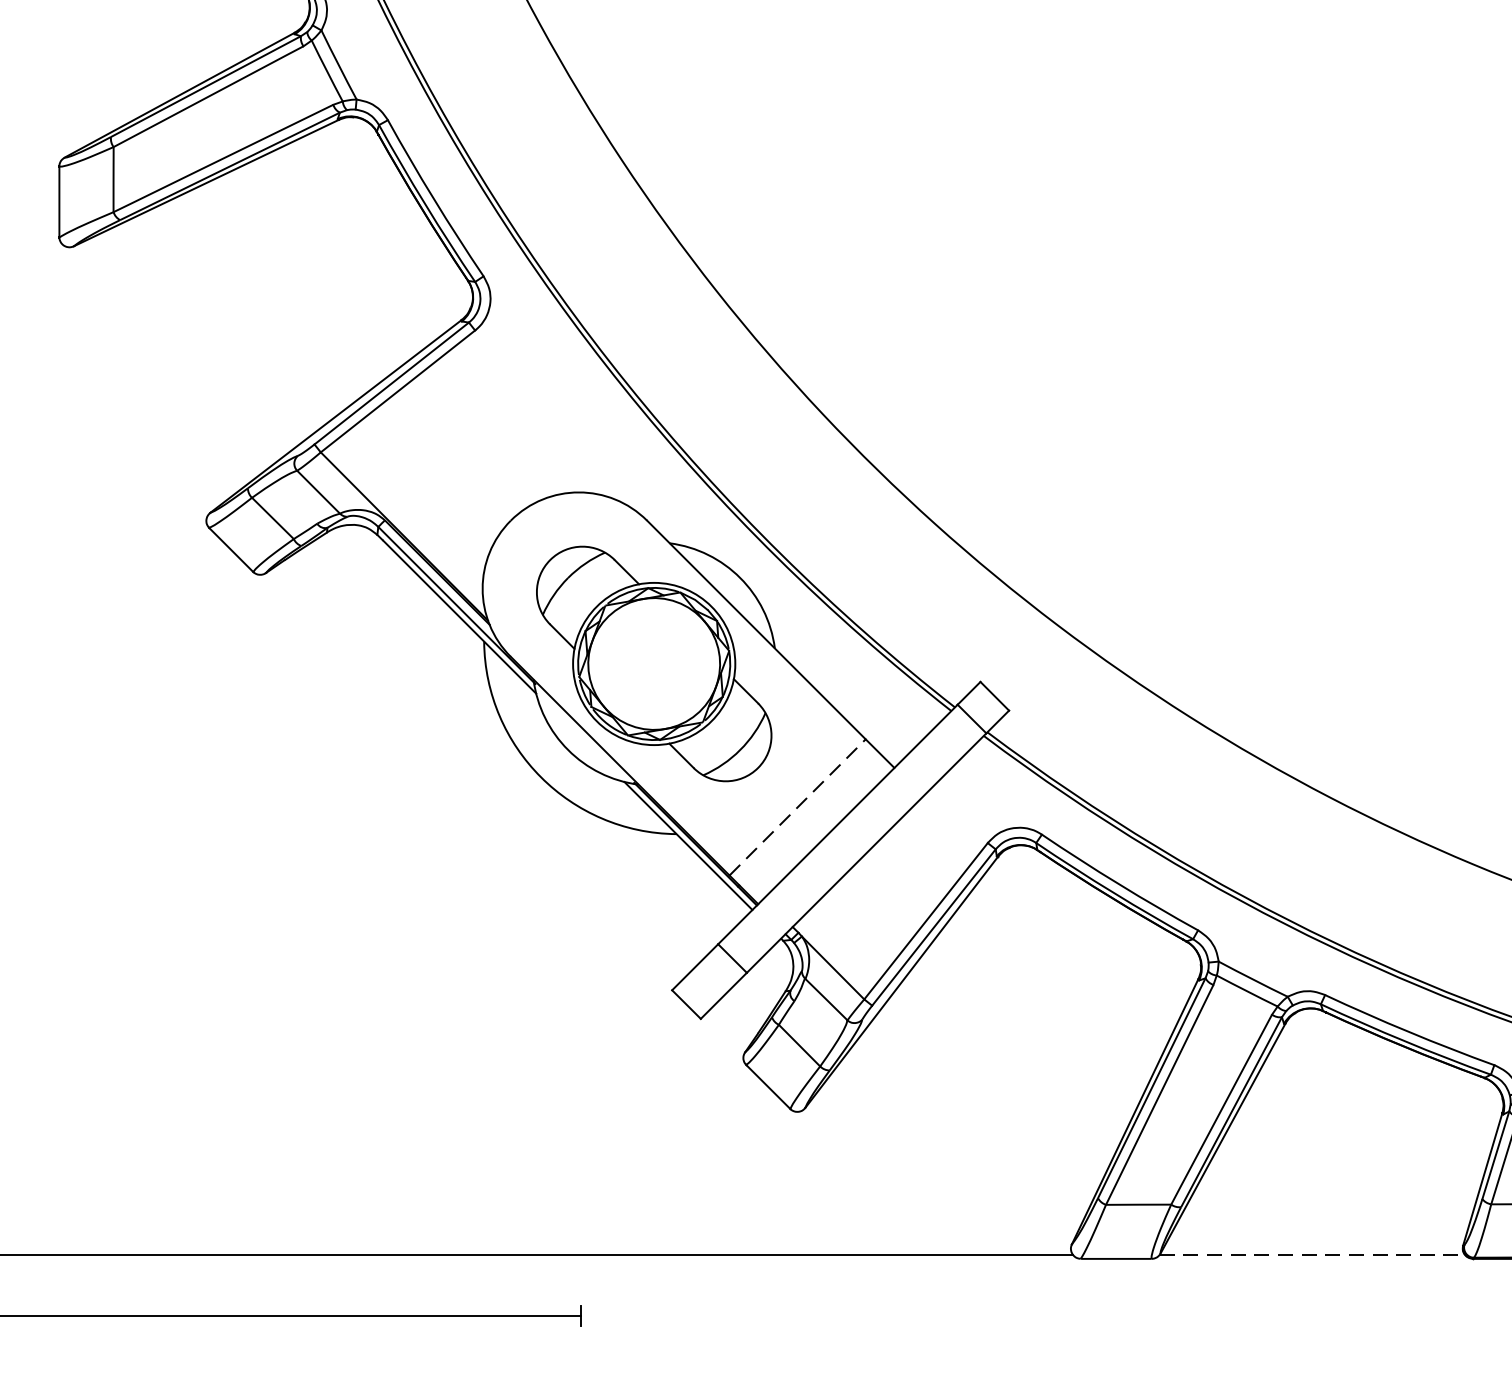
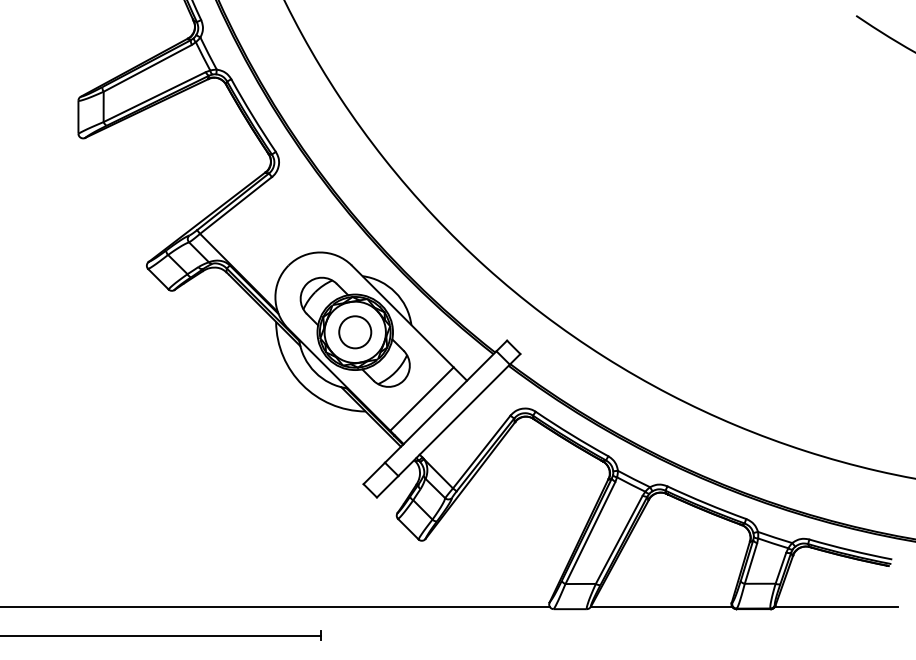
circle: (654, 664) -> (355, 332), added
line: (798, 808) -> (422, 399), dashed -> solid
line: (1314, 1255) -> (662, 607), dashed -> solid

